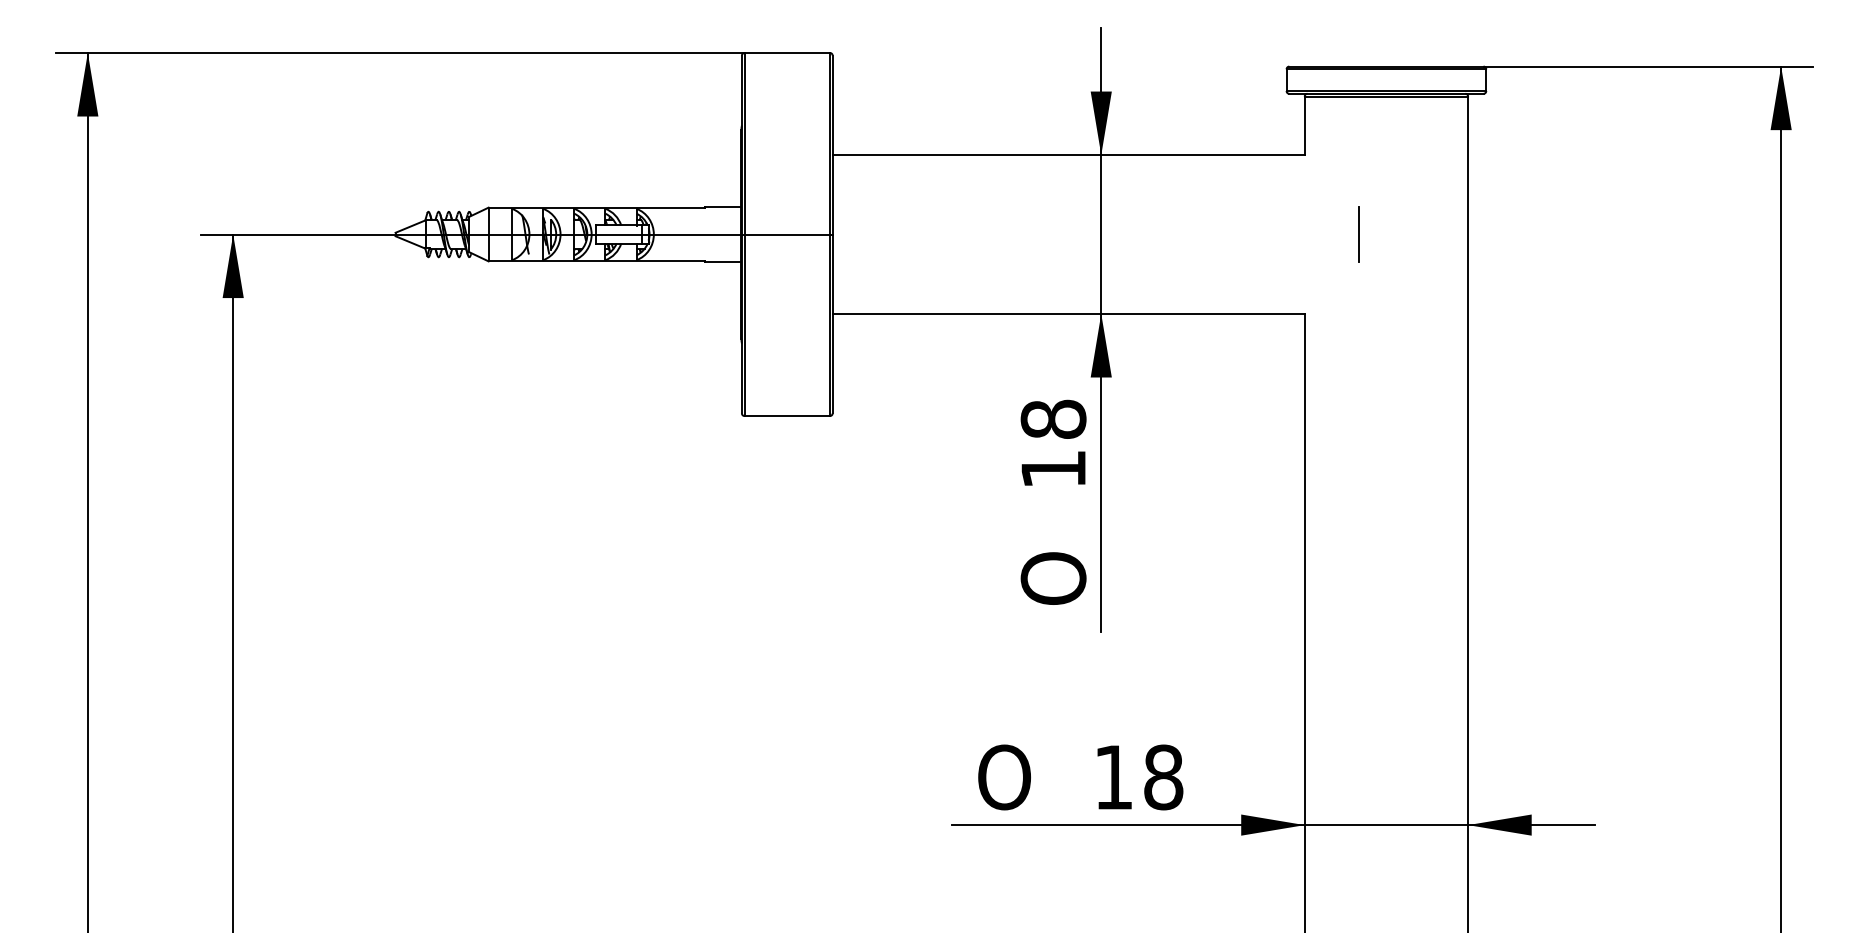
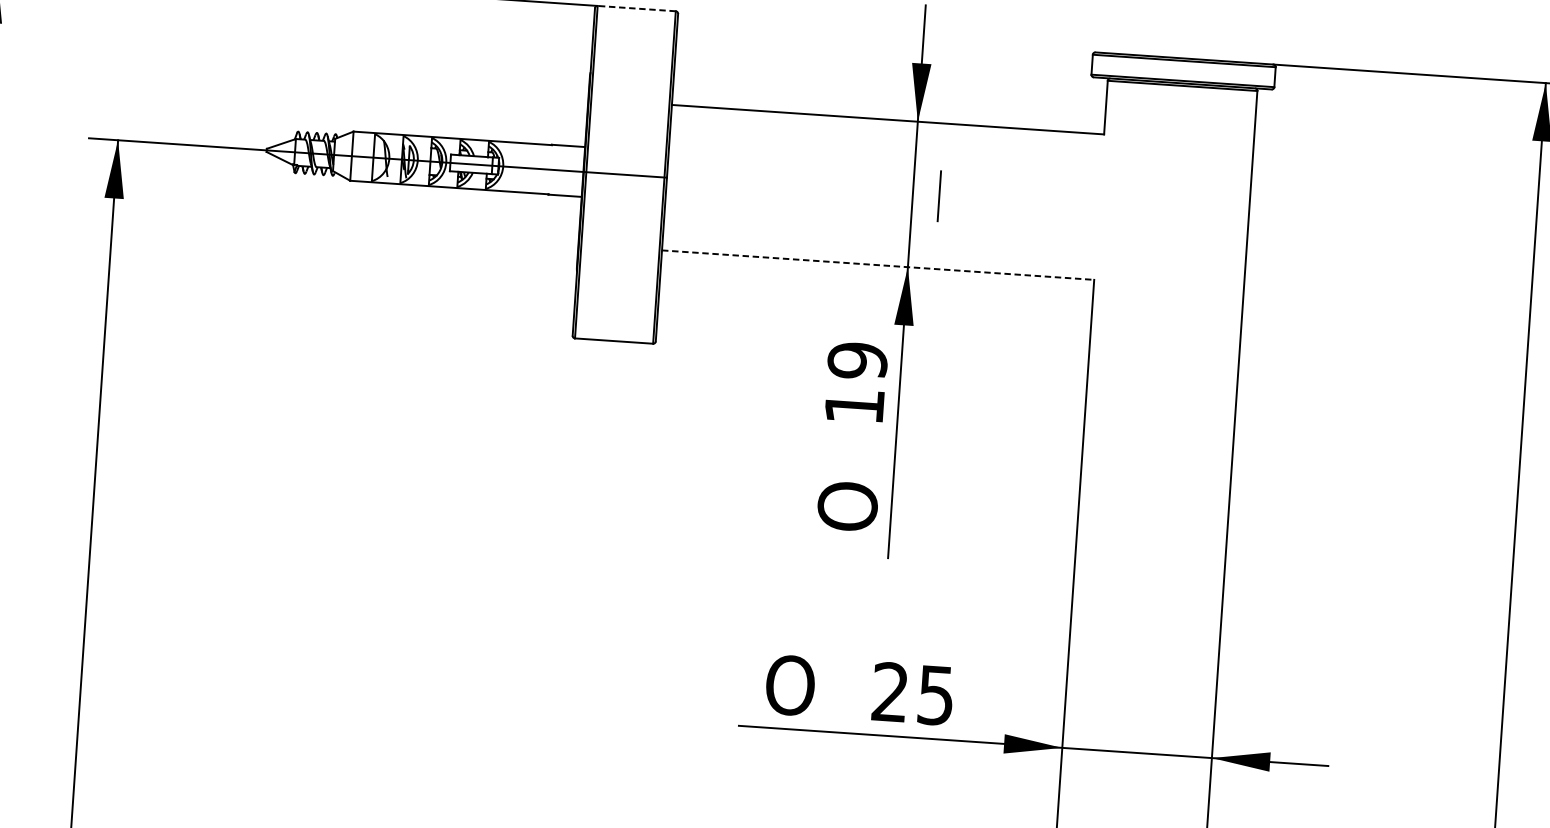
line: (787, 52) -> (636, 8), solid -> dashed
line: (1358, 234) -> (938, 196), moved
line: (1069, 313) -> (878, 264), solid -> dashed
text: (1053, 419) -> (857, 360), 18 -> 19
text: (1138, 777) -> (913, 693), 18 -> 25

